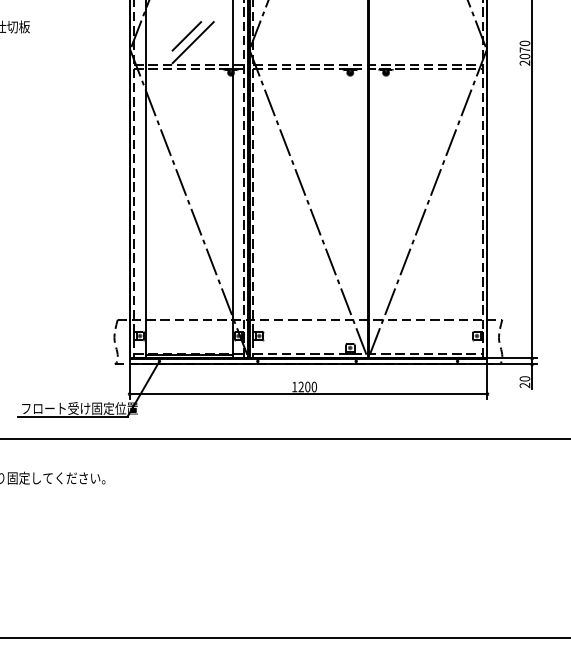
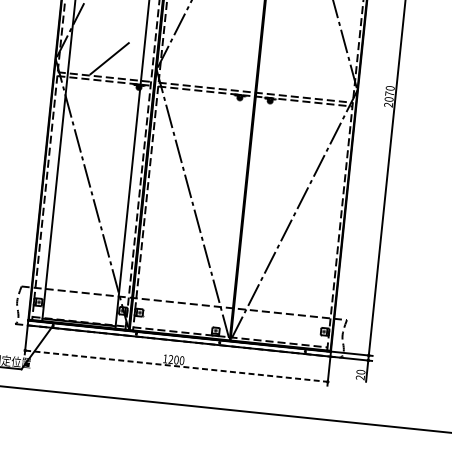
line: (186, 36) -> (104, 52), removed
line: (308, 394) -> (176, 366), solid -> dashed

